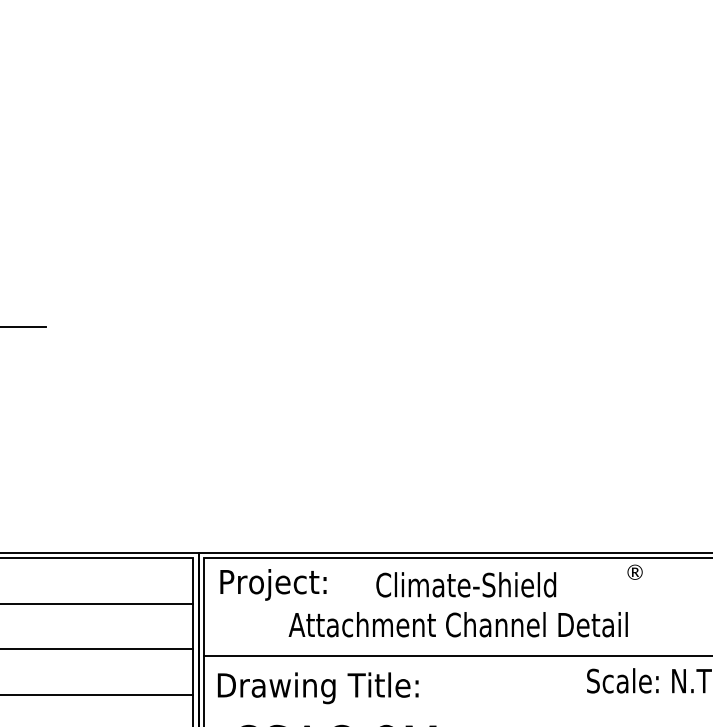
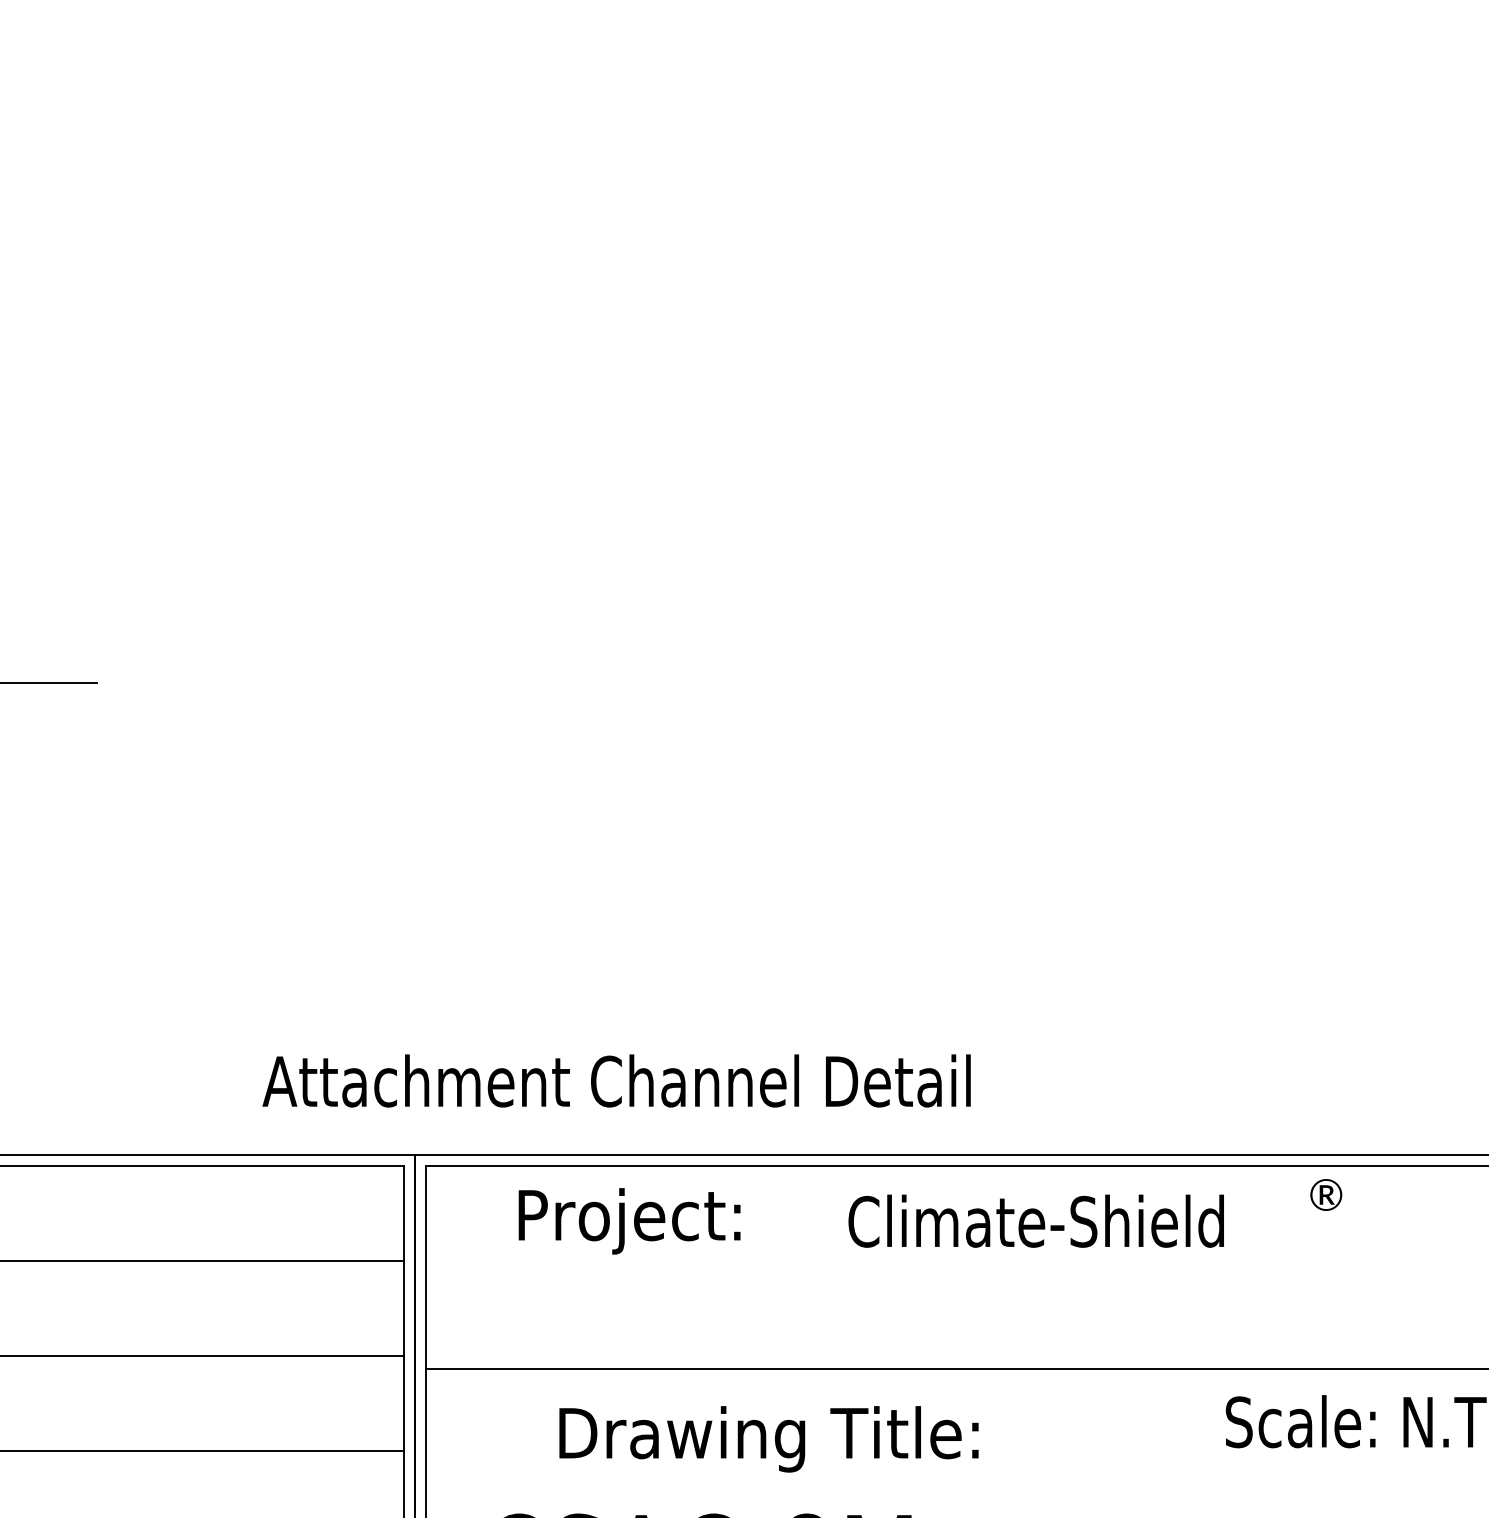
text: (273, 584) -> (629, 1220), moved
text: (466, 584) -> (1036, 1220), moved
text: (457, 624) -> (615, 1080), moved
text: (317, 688) -> (767, 1439), moved

